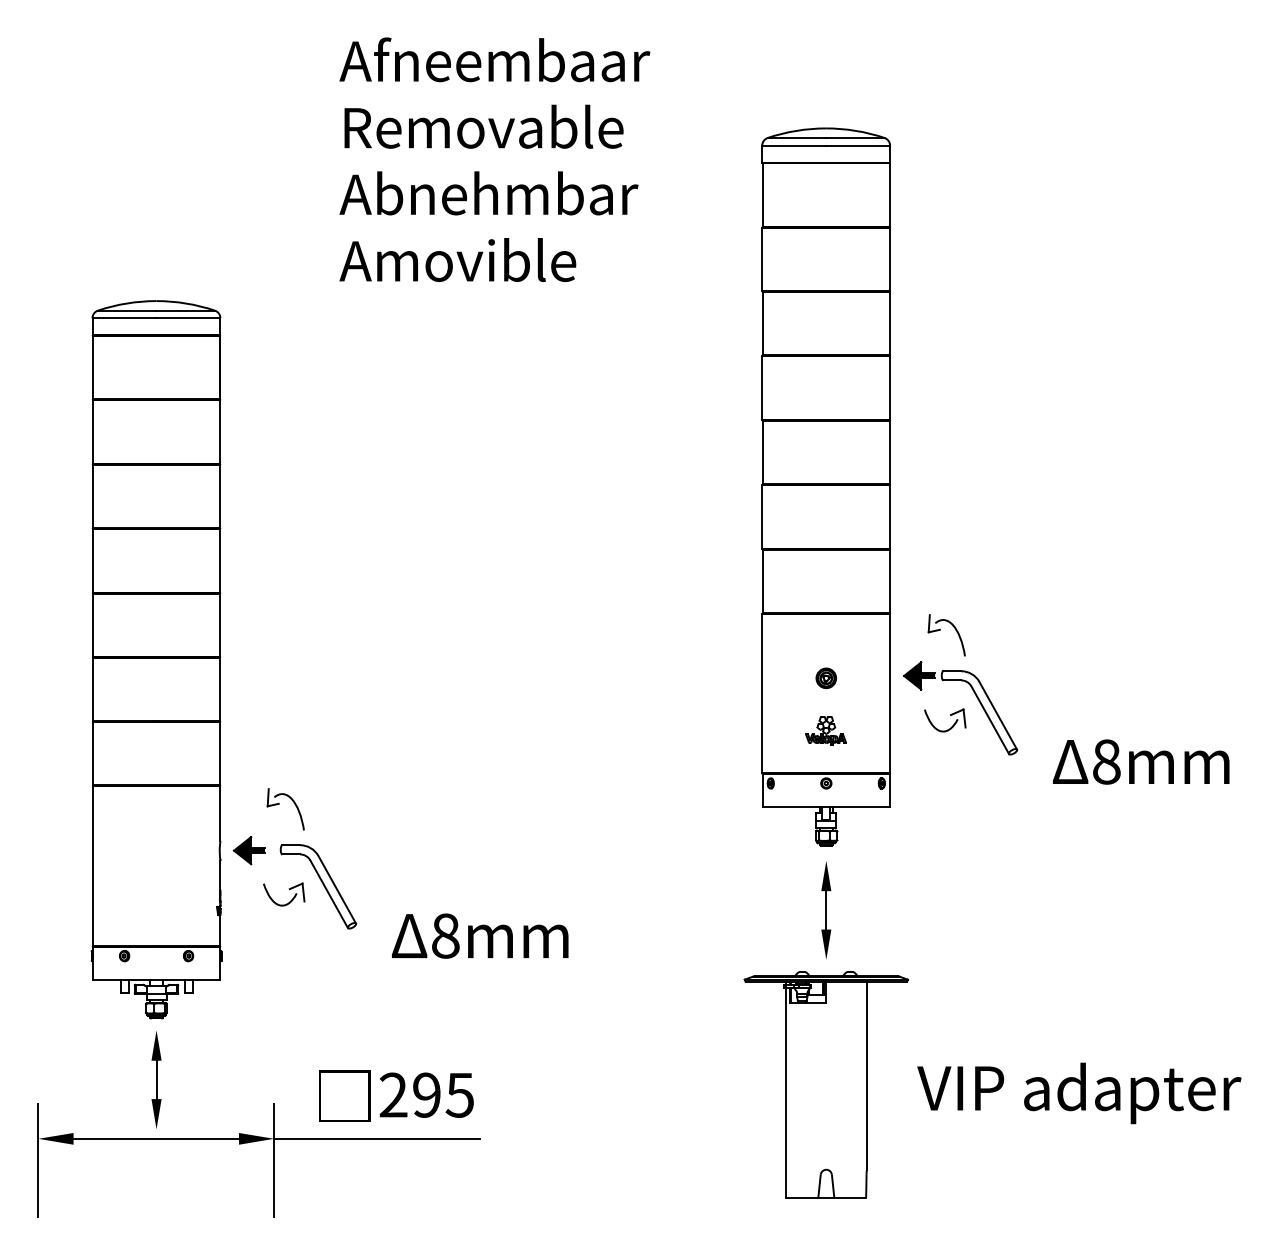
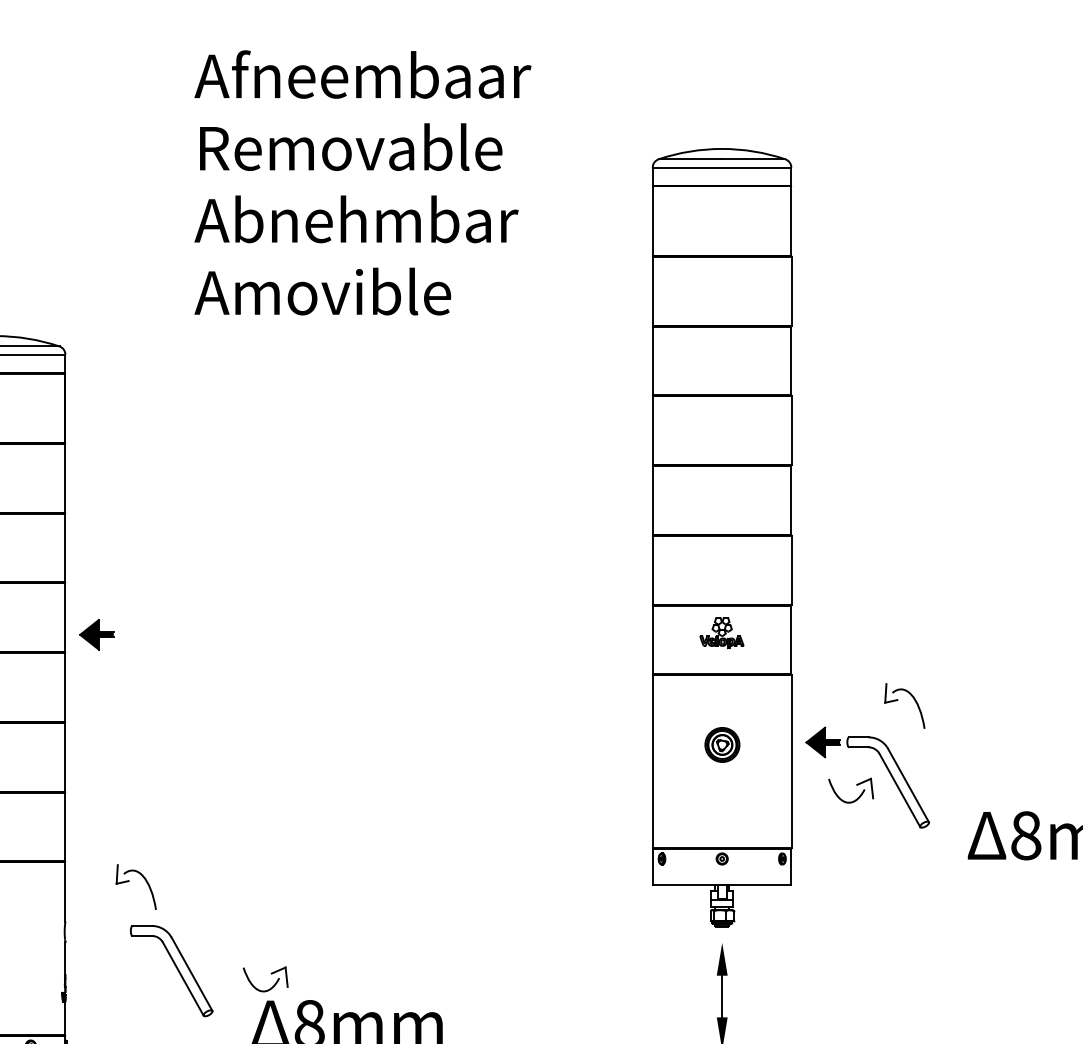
part: (940, 630) -> (898, 700), moved
part: (825, 678) -> (721, 745), size x1.6
part: (825, 730) -> (721, 632), moved
part: (248, 850) -> (95, 634), moved
part: (289, 890) -> (271, 975), moved

